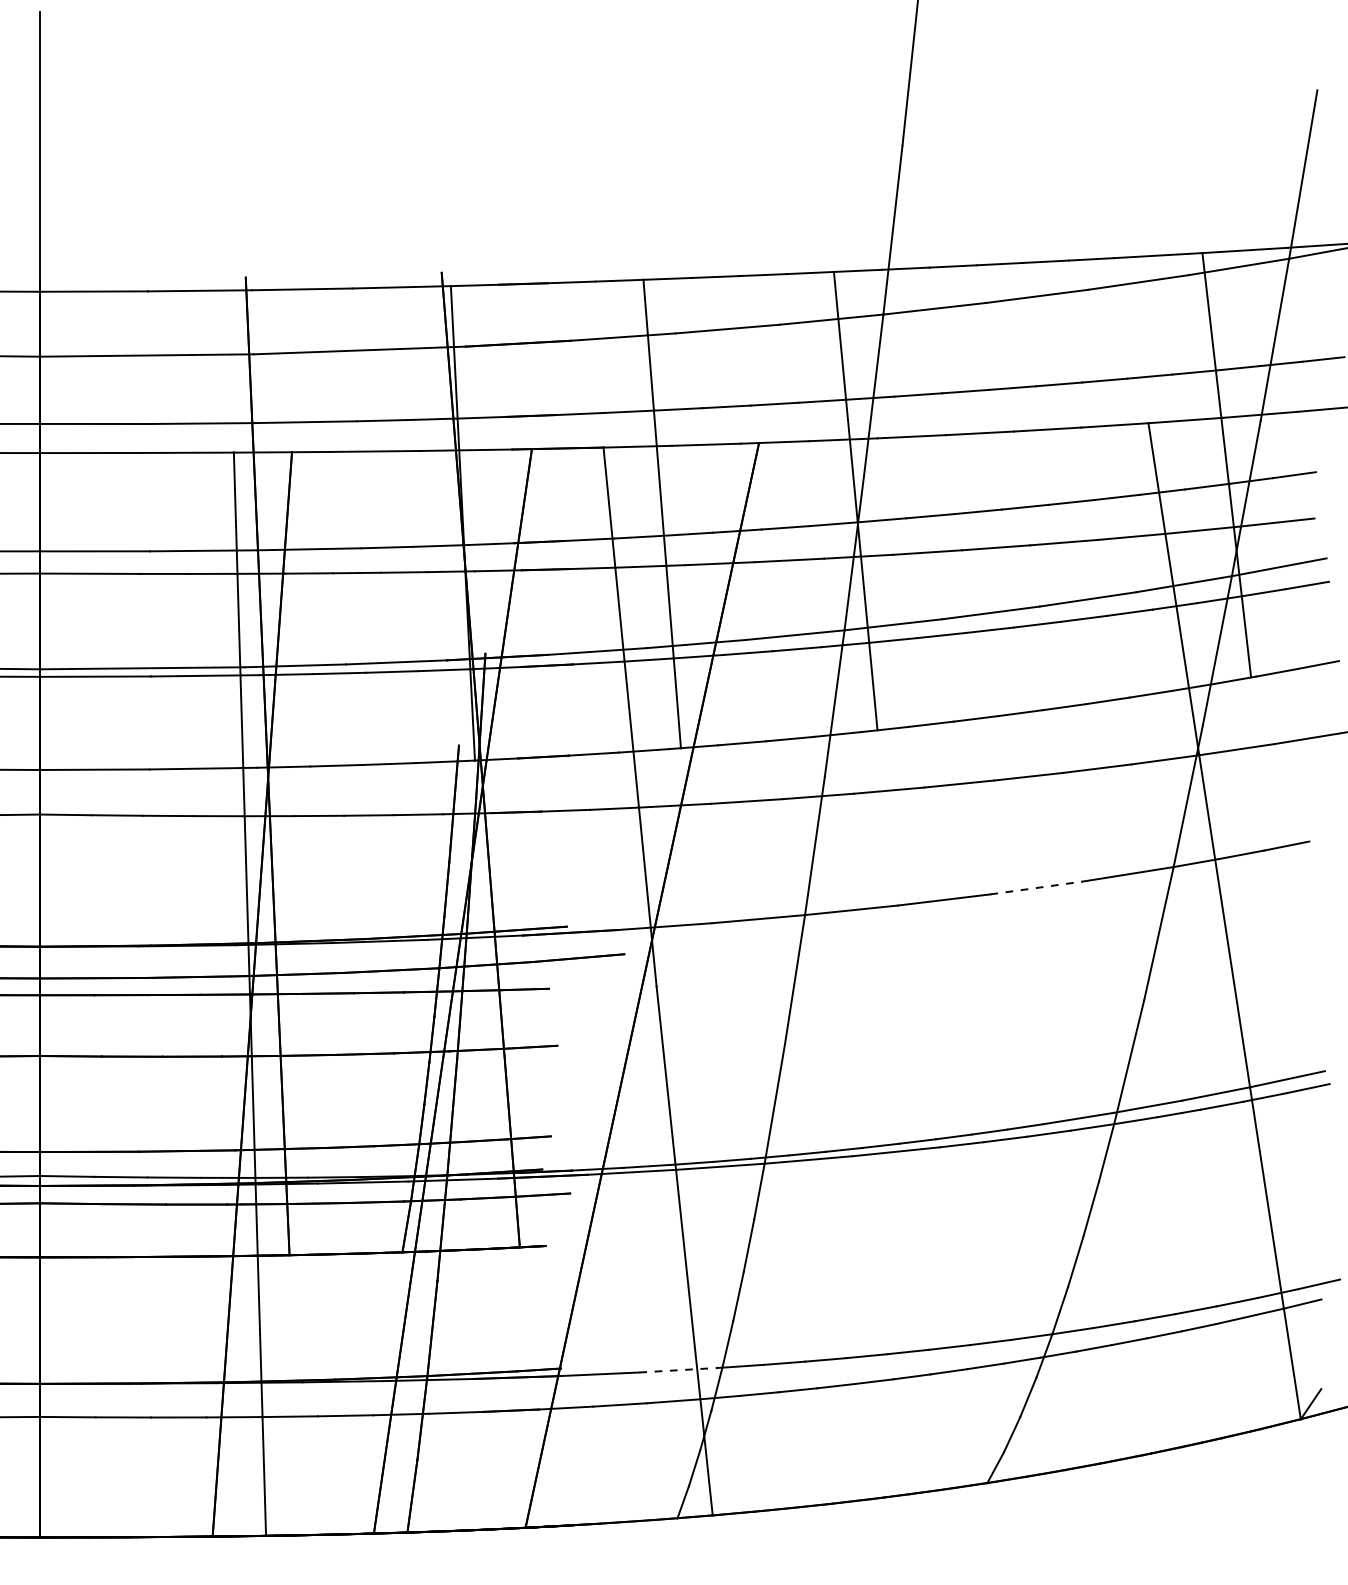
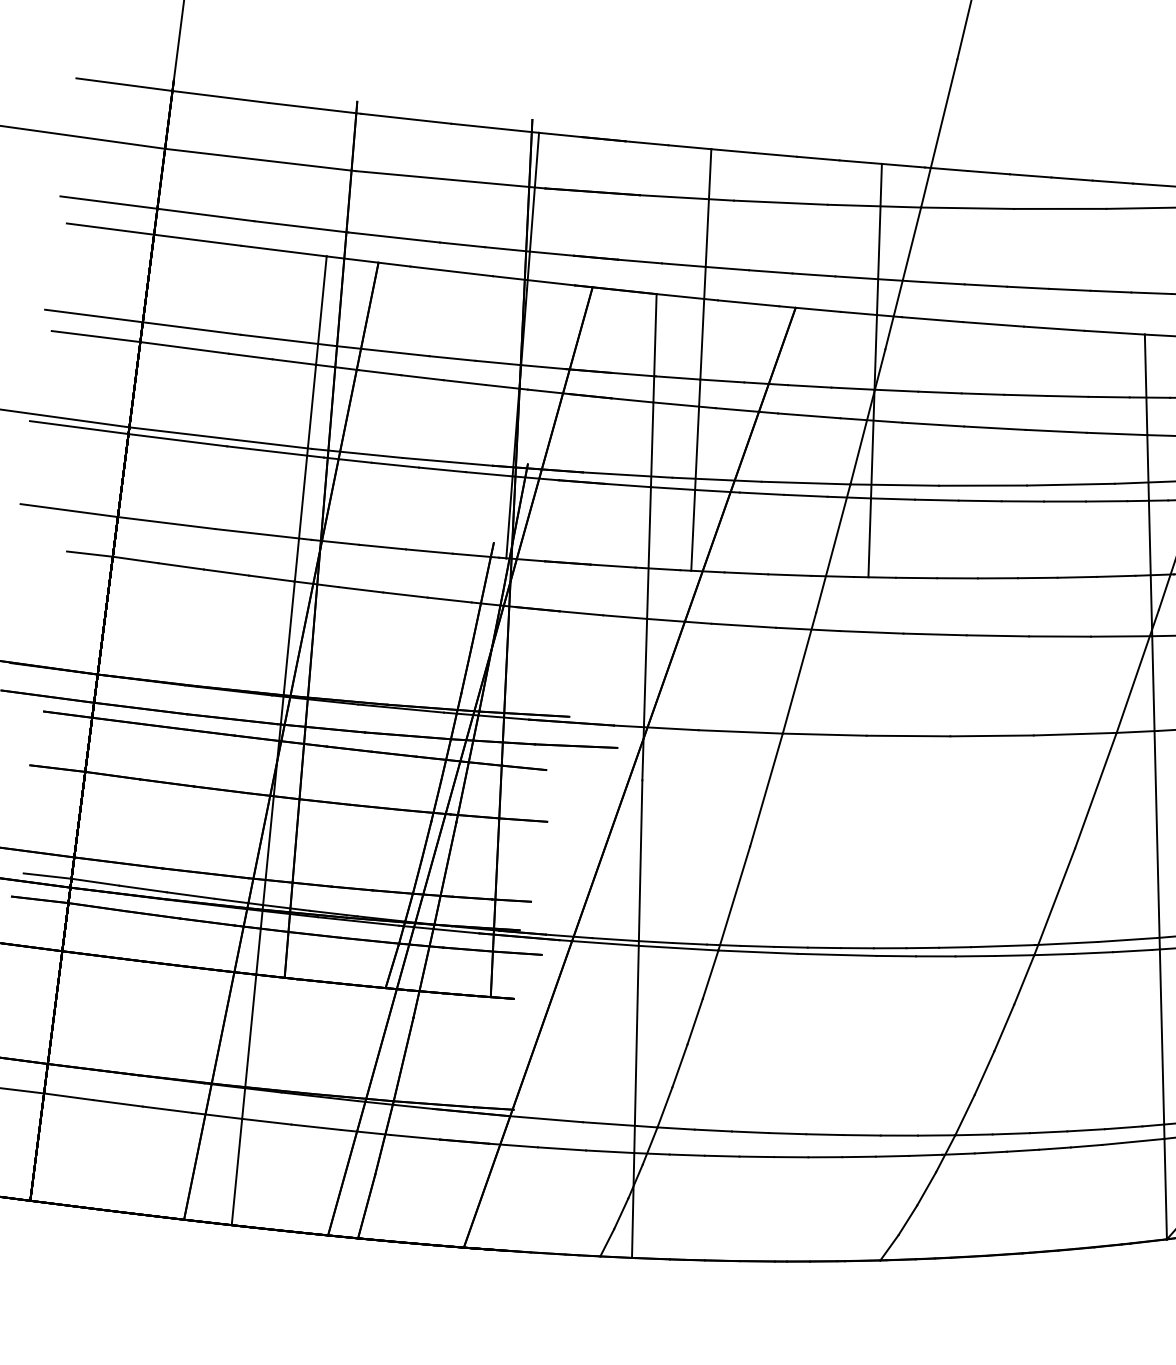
line: (1036, 887) -> (992, 735), dashed -> solid
line: (680, 1370) -> (619, 1125), dashed -> solid

